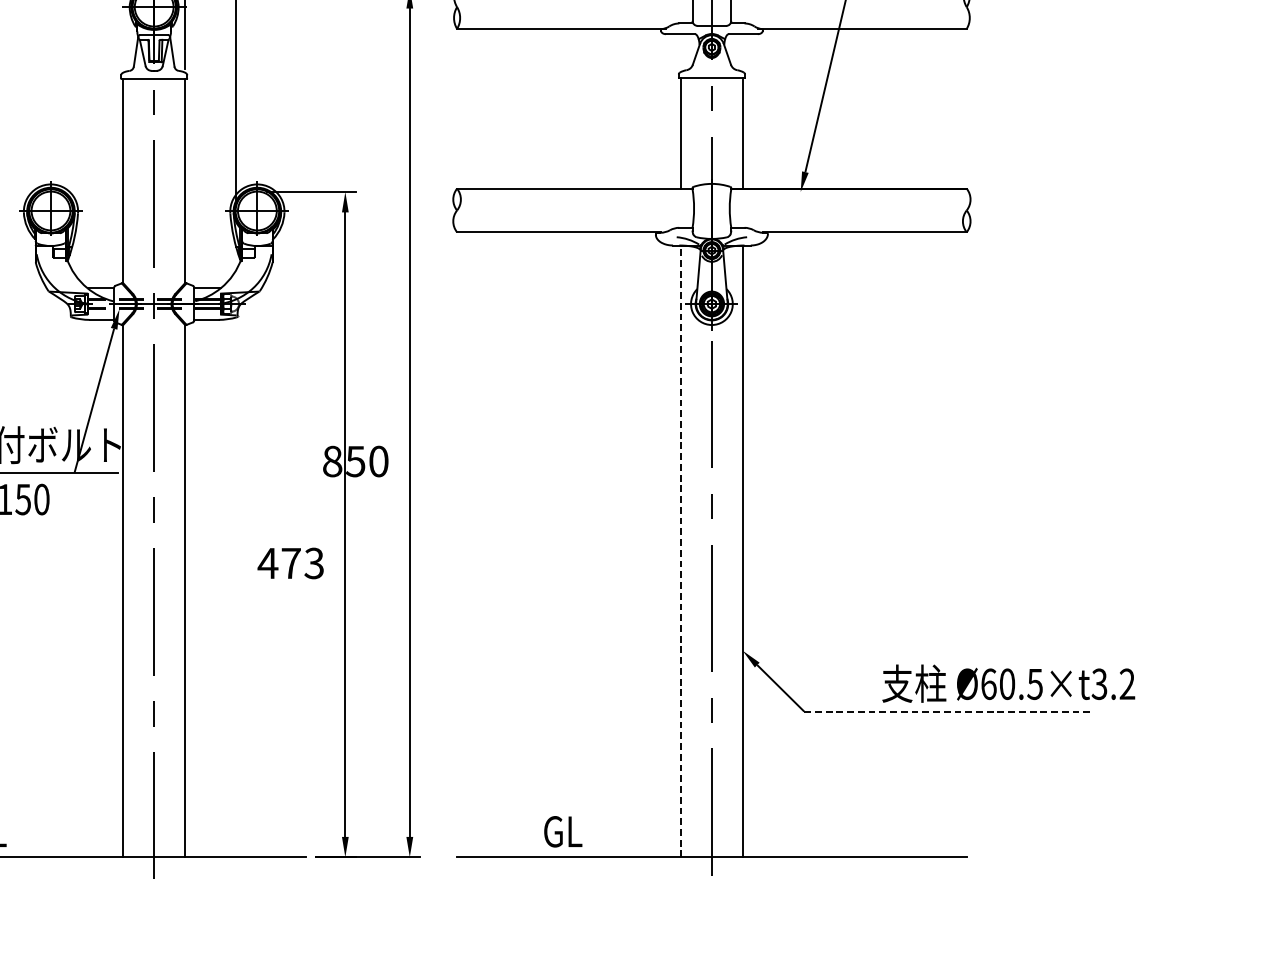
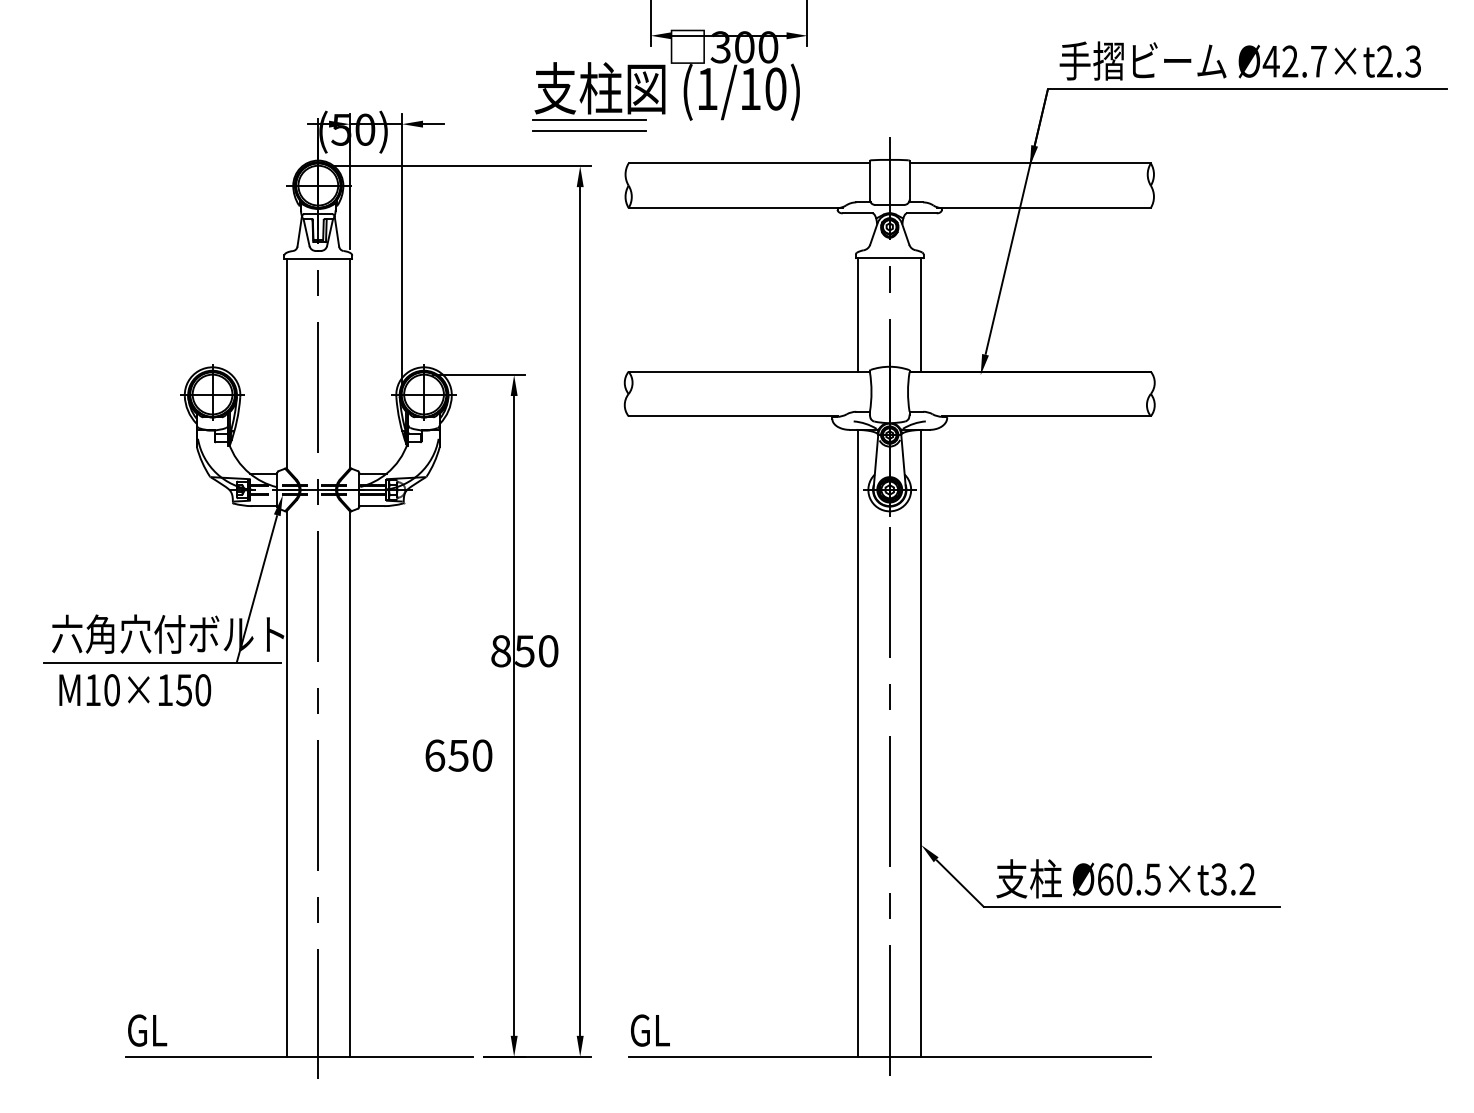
line: (681, 550) -> (858, 742), dashed -> solid
text: (291, 563) -> (458, 755), 473 -> 650
text: (1008, 683) -> (1125, 878), moved
line: (948, 711) -> (1132, 907), dashed -> solid
text: (563, 831) -> (650, 1030), moved

